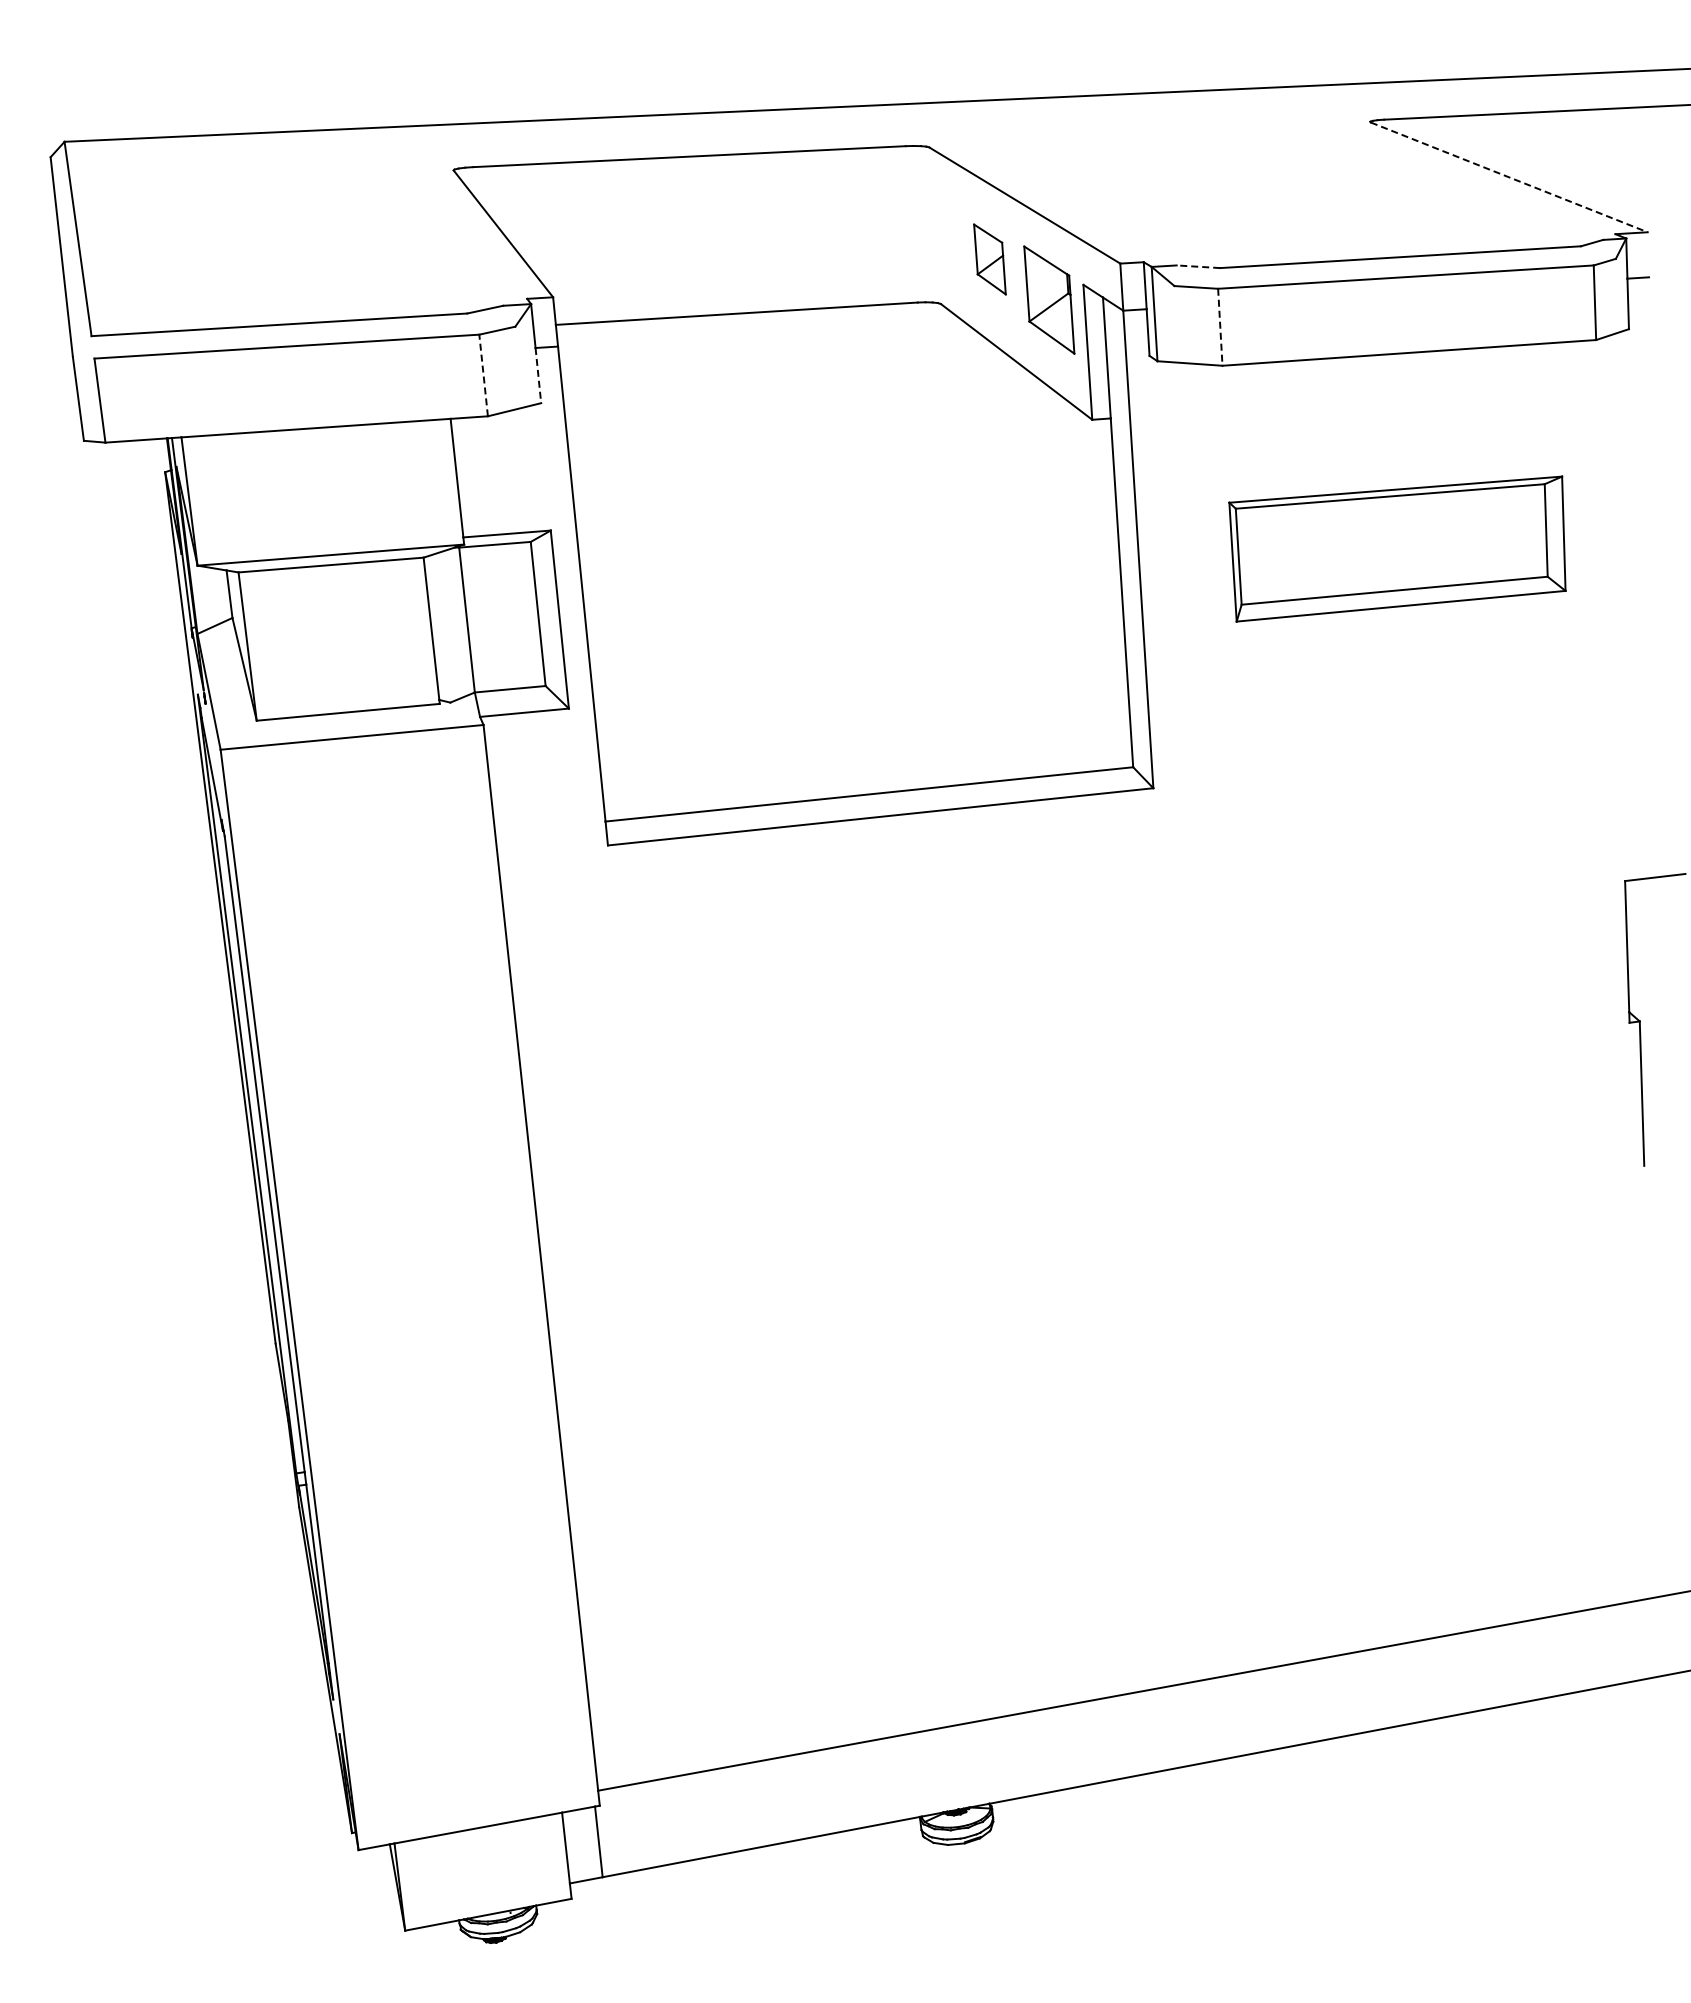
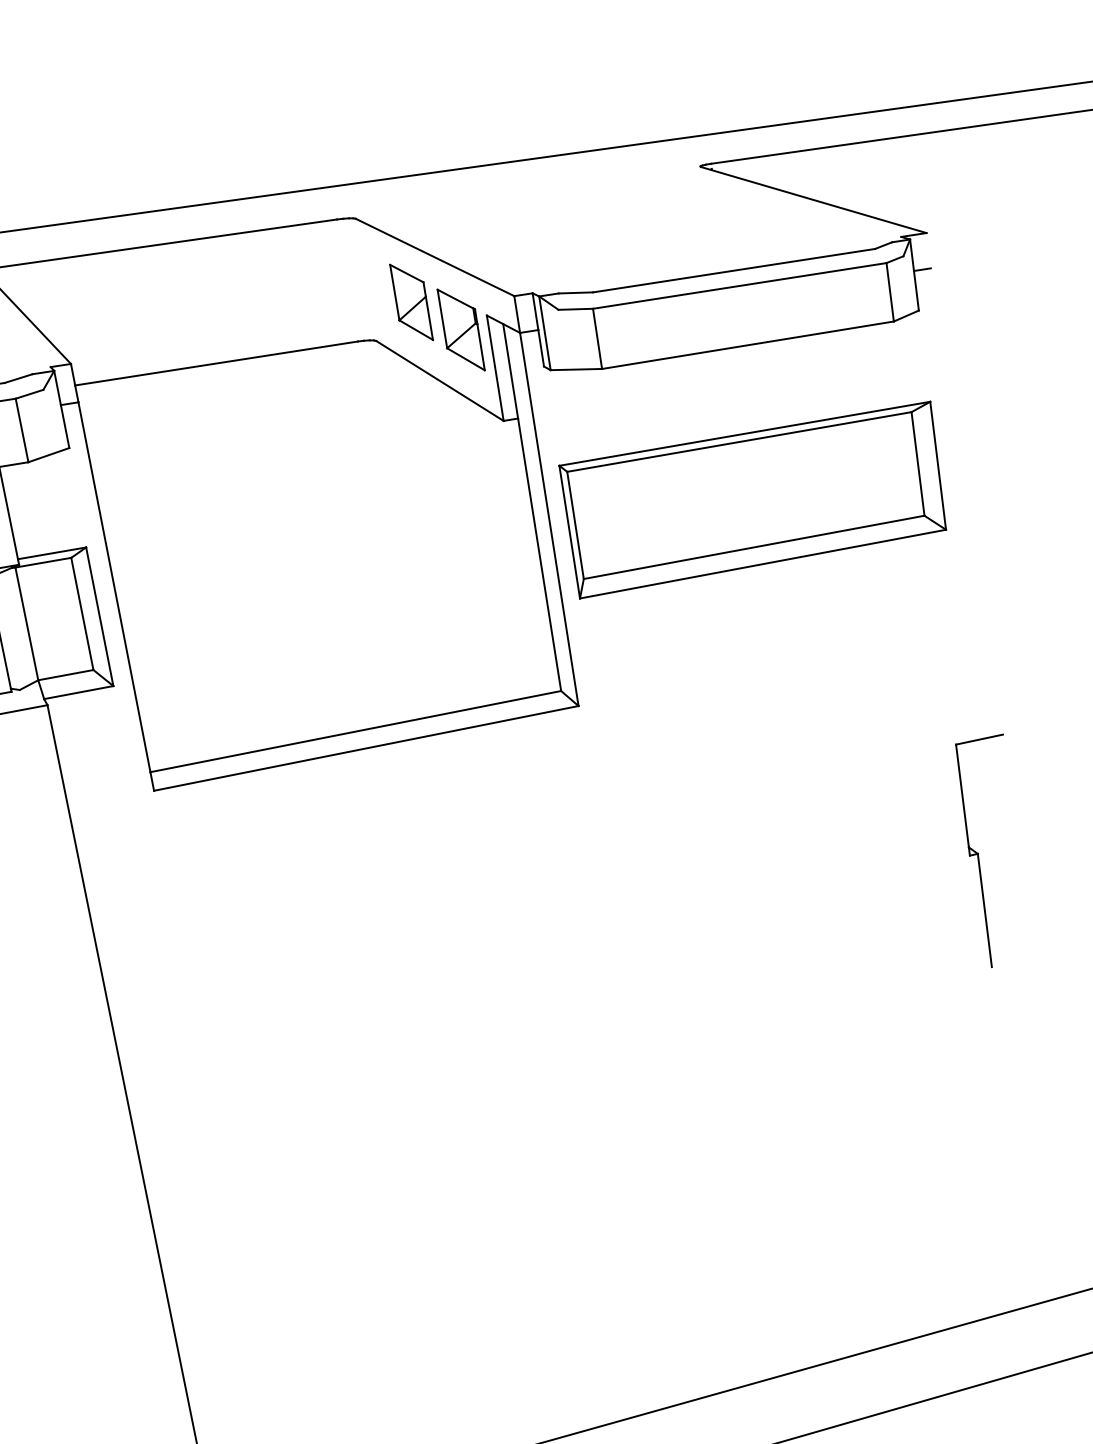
line: (1509, 177) -> (813, 200), dashed -> solid
part: (989, 259) -> (411, 302), size x1.43
line: (1198, 266) -> (575, 292), dashed -> solid
line: (1220, 327) -> (597, 339), dashed -> solid
line: (483, 375) -> (21, 430), dashed -> solid
line: (538, 375) -> (65, 426), dashed -> solid
part: (1397, 548) -> (752, 499), size x1.43

